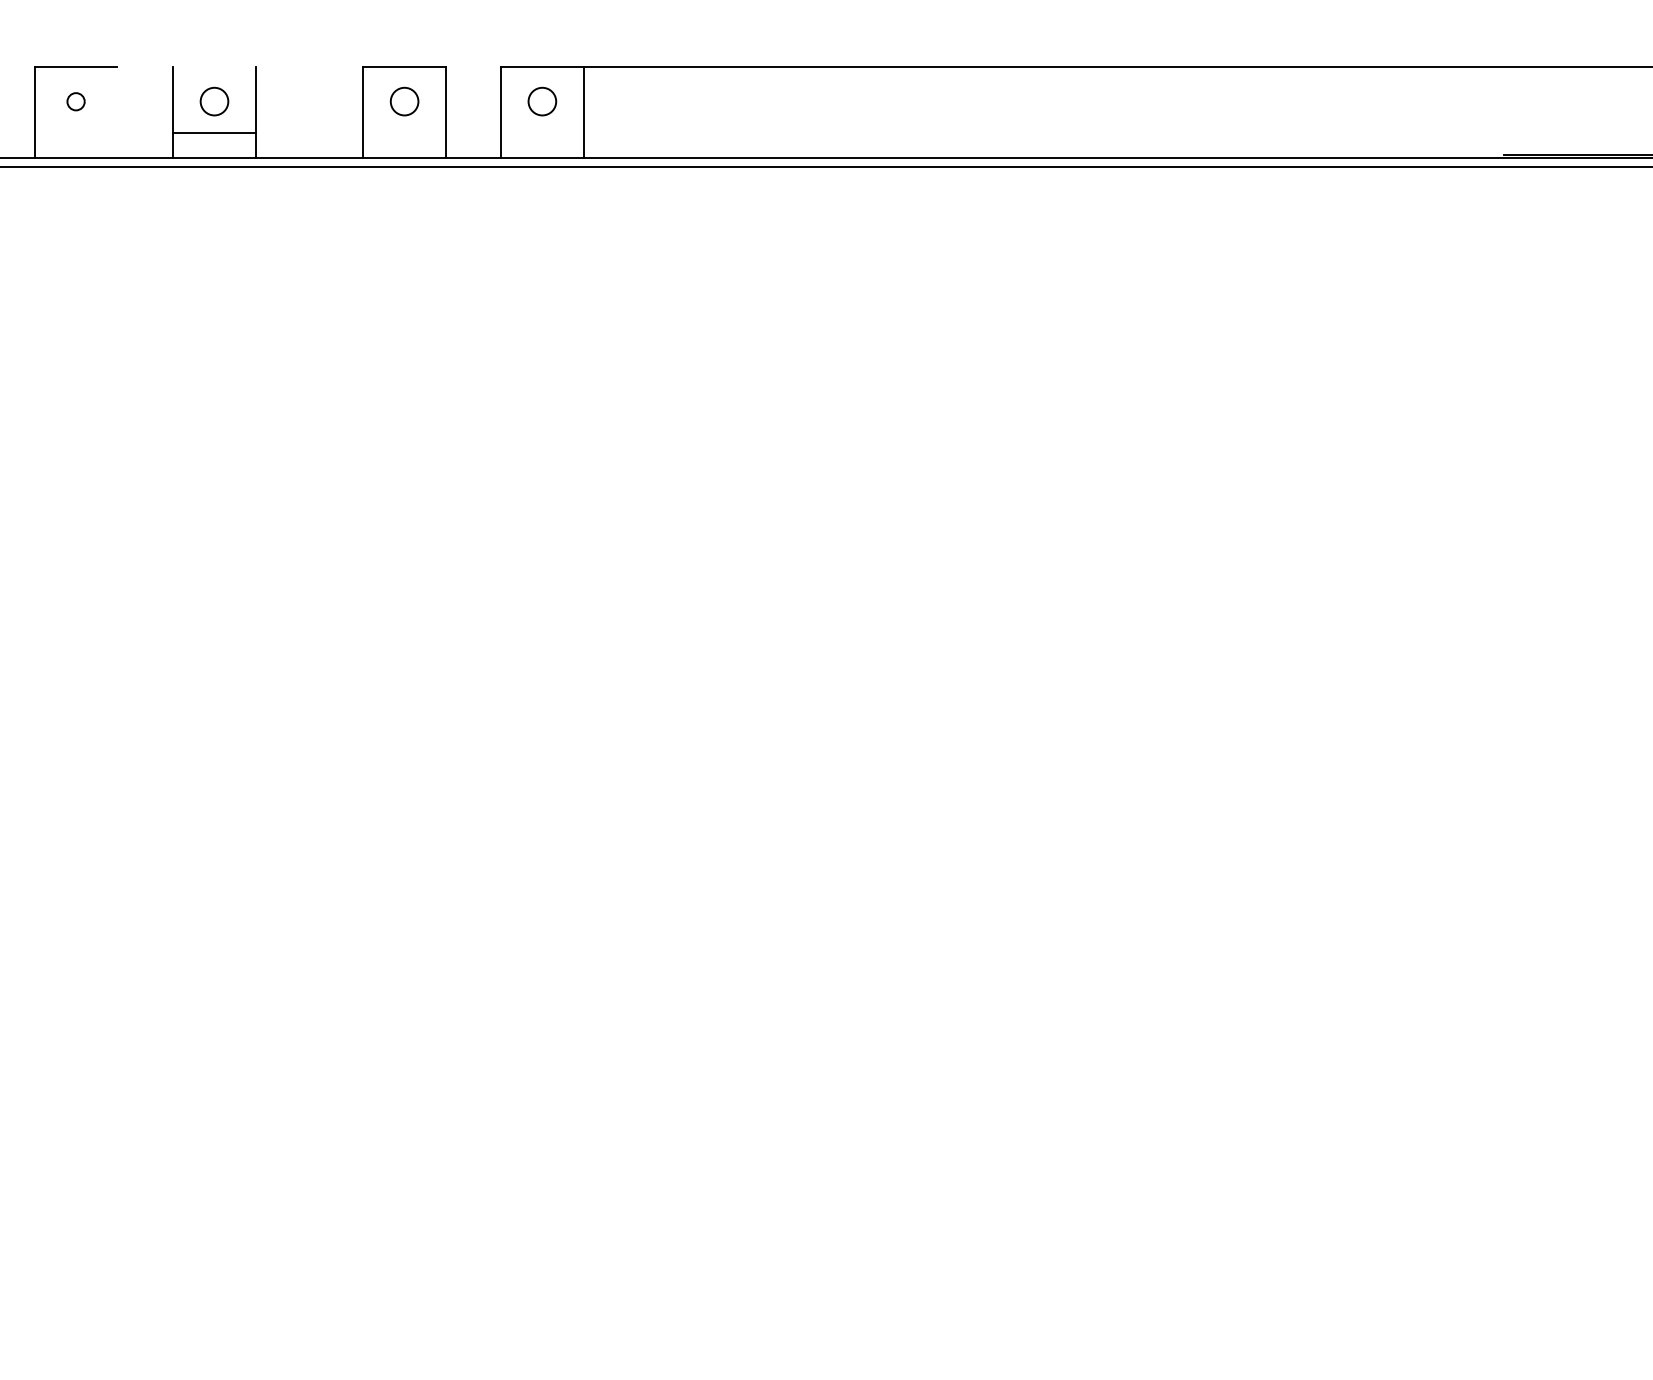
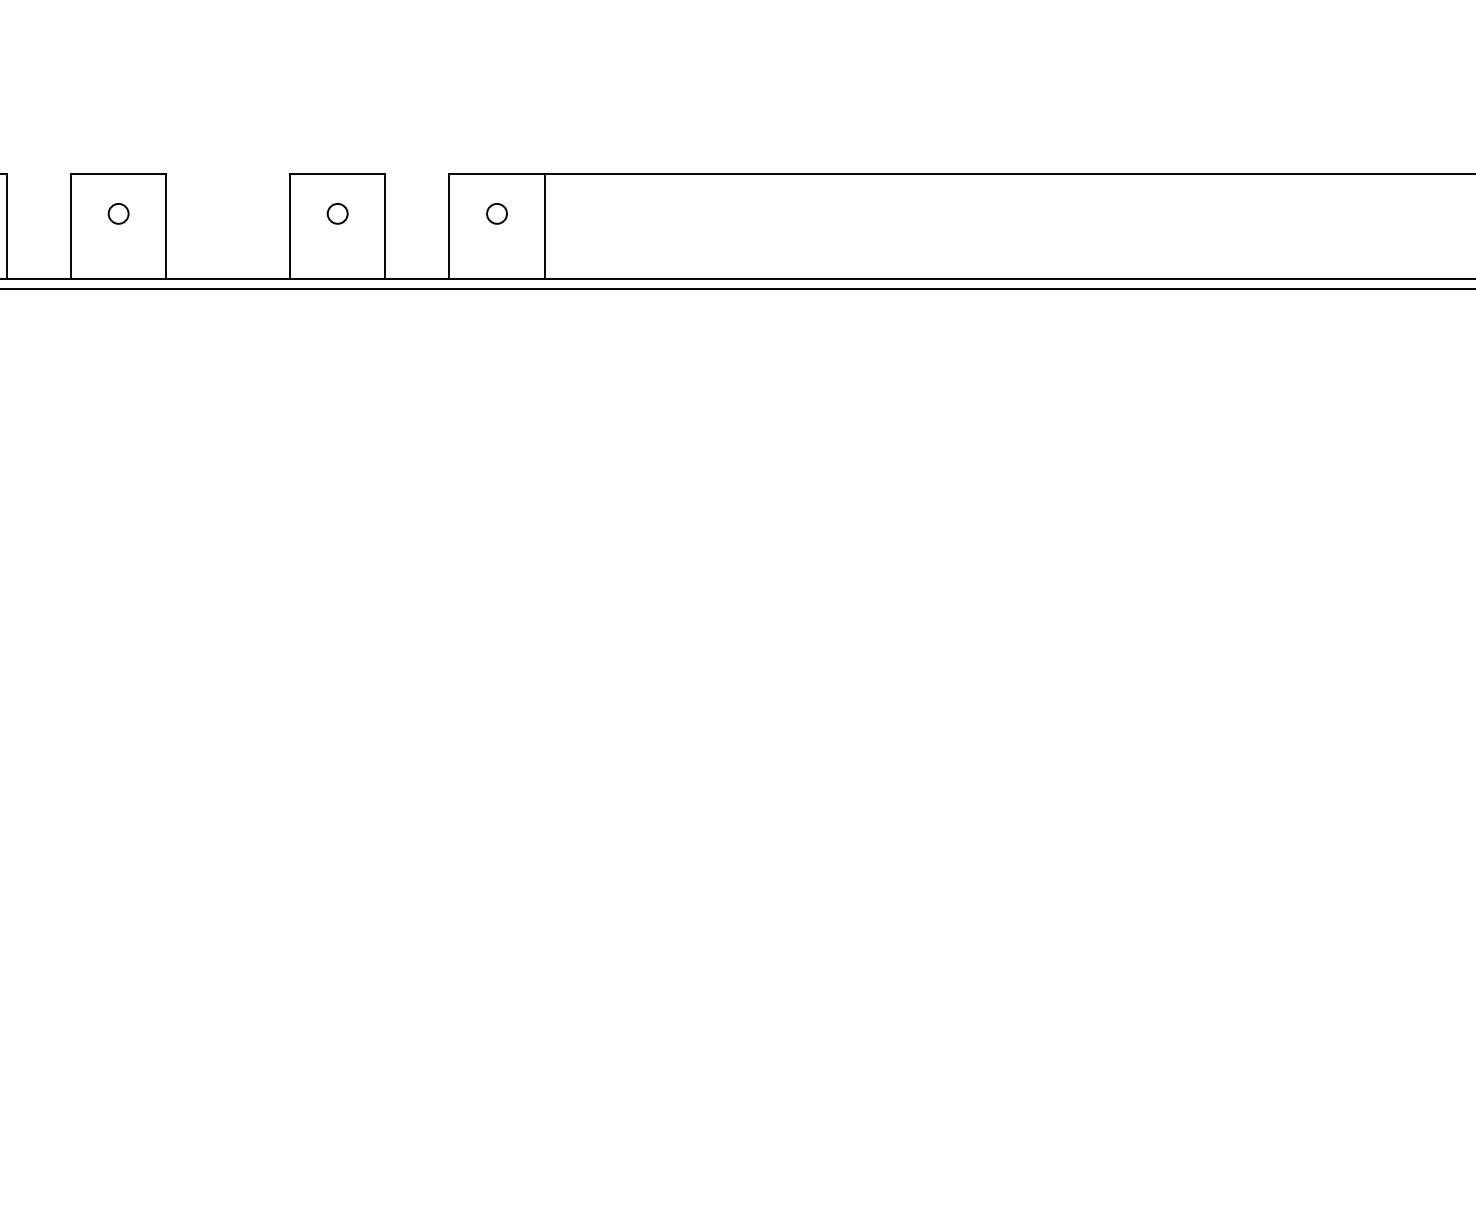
circle: (213, 101) -> (117, 213), size x0.62
circle: (403, 101) -> (336, 213), size x0.62
circle: (542, 101) -> (496, 213), size x0.62
line: (117, 112) -> (7, 226), added
line: (214, 133) -> (118, 174), moved

